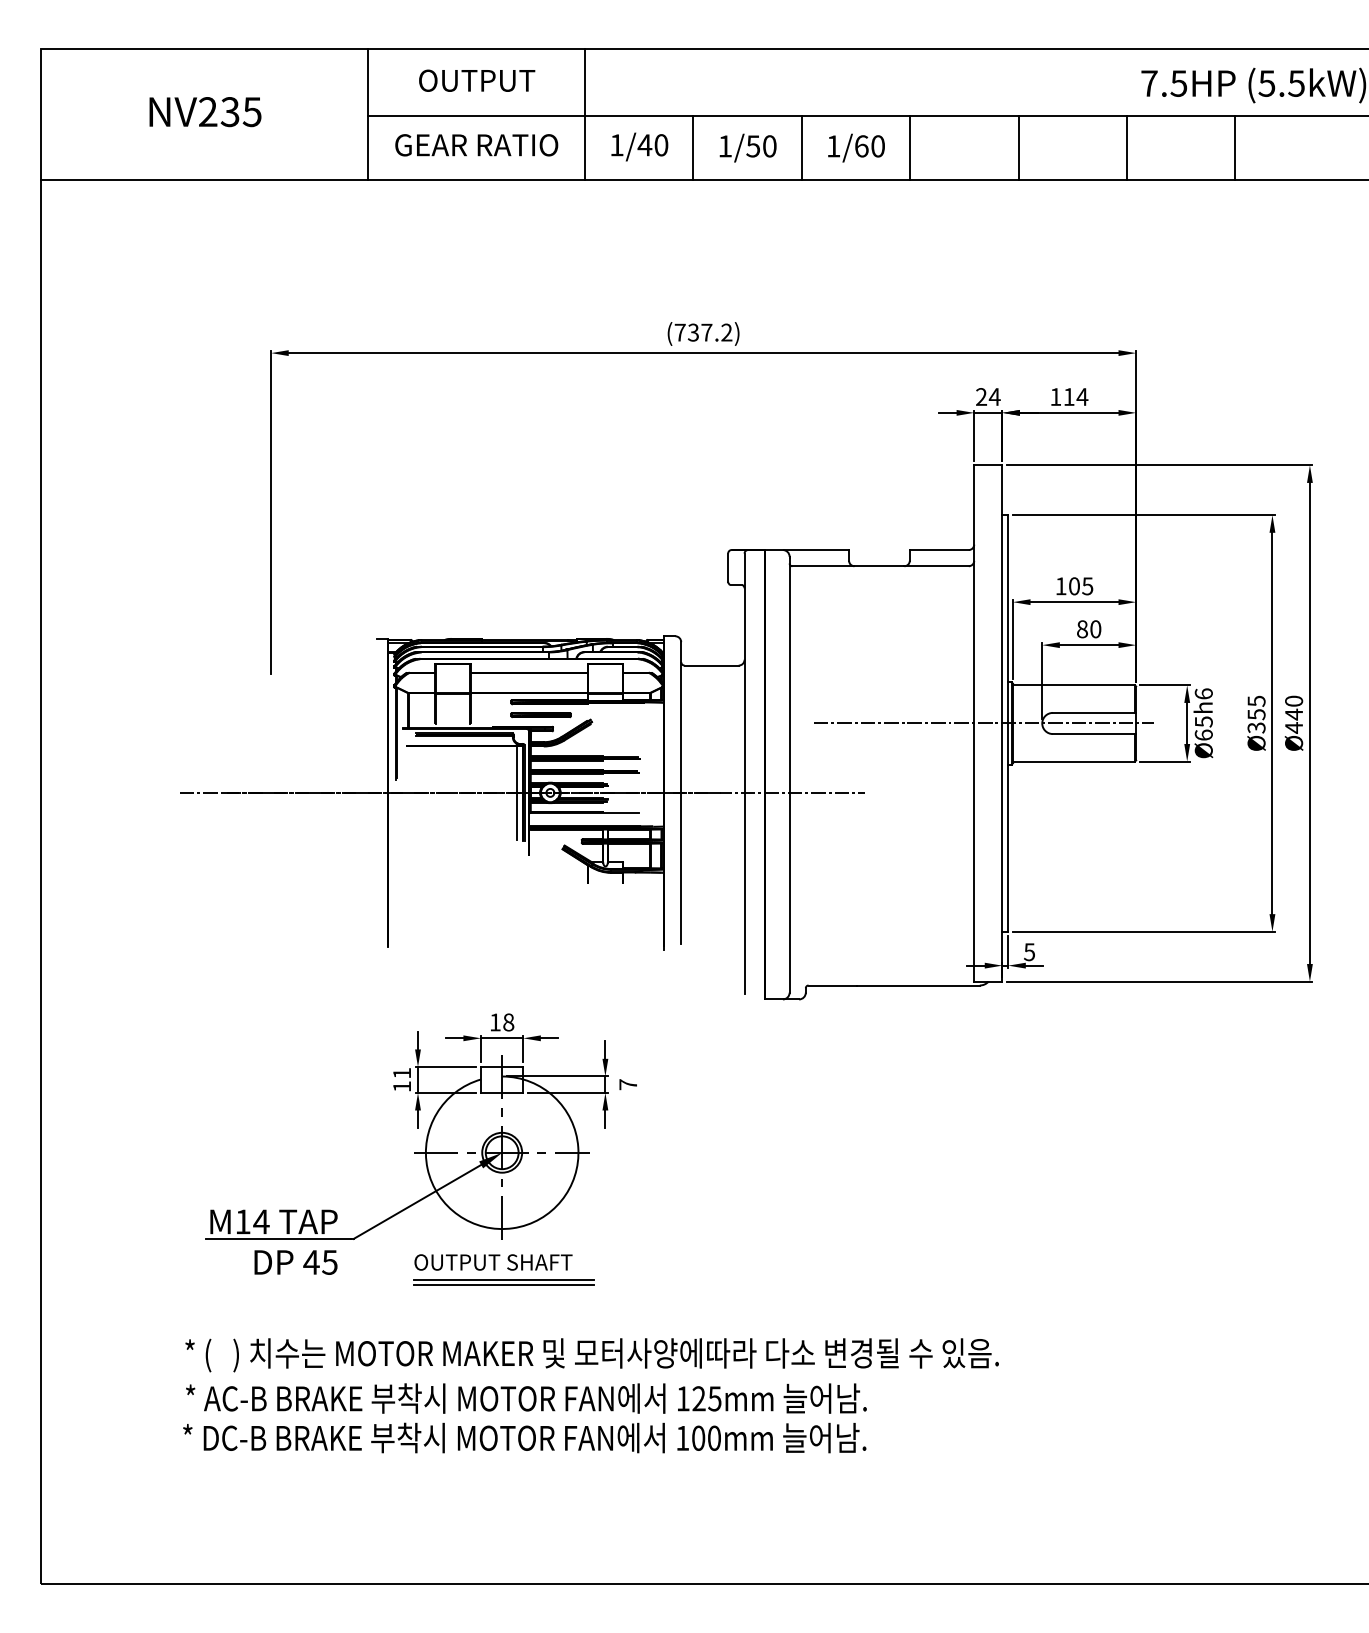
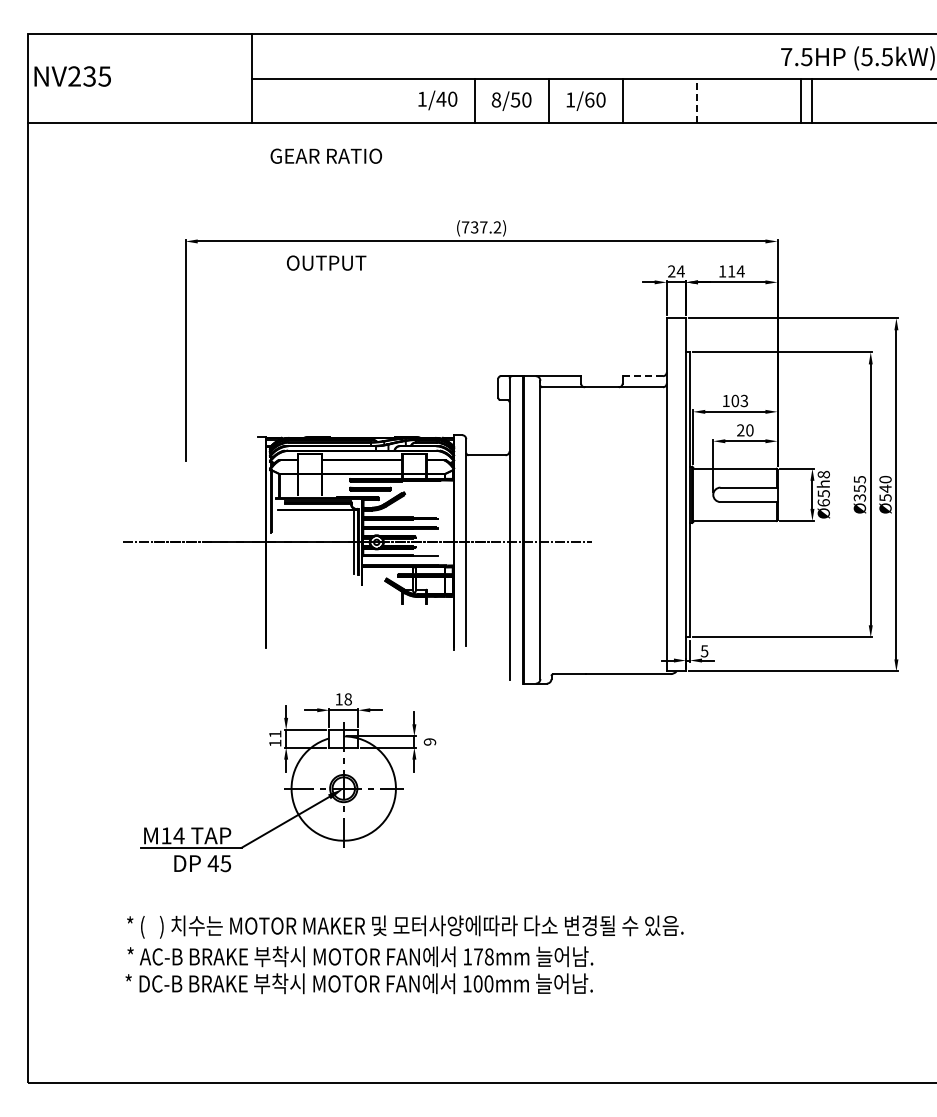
text: (476, 79) -> (326, 262), moved
text: (205, 112) -> (72, 76), moved
line: (585, 114) -> (400, 78), removed
text: (475, 144) -> (325, 155), moved
text: (725, 145) -> (496, 99), 1/50 -> 8/50
line: (1019, 147) -> (697, 100), solid -> dashed
line: (1127, 148) -> (801, 101), moved
line: (1235, 148) -> (812, 101), moved
line: (940, 550) -> (643, 376), solid -> dashed
text: (1087, 585) -> (744, 400), 105 -> 103
text: (1082, 629) -> (740, 430), 80 -> 20
text: (1203, 693) -> (823, 474), Ø65h6 -> Ø65h8
line: (982, 722) -> (672, 494), removed
text: (1293, 727) -> (885, 497), Ø440 -> Ø540
text: (627, 1083) -> (429, 741), 7 -> 9
part: (503, 1269) -> (344, 868), removed
text: (706, 1398) -> (483, 956), 125mm -> 178mm

